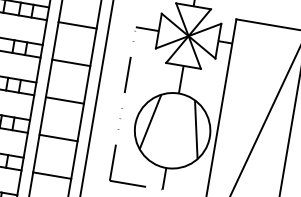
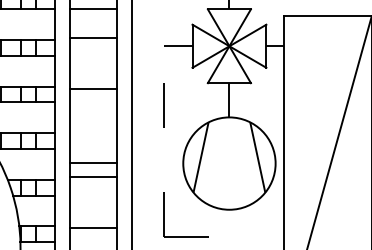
line: (77, 25) -> (93, 37), moved
line: (71, 62) -> (93, 89), moved
line: (64, 100) -> (93, 163), moved
line: (58, 137) -> (93, 176), moved
line: (52, 175) -> (93, 228), moved
line: (164, 178) -> (229, 222), removed

